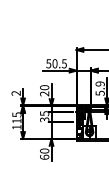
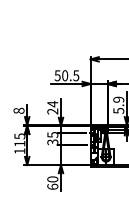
text: (44, 87) -> (52, 103), 20 -> 24
text: (15, 92) -> (18, 109), 2 -> 8

